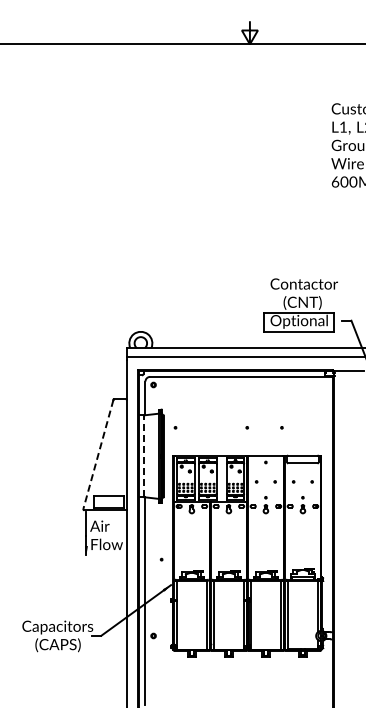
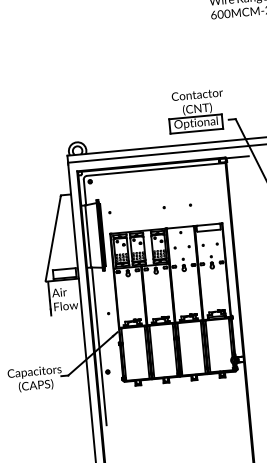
line: (98, 454) -> (53, 238), dashed -> solid
line: (144, 456) -> (88, 236), dashed -> solid

